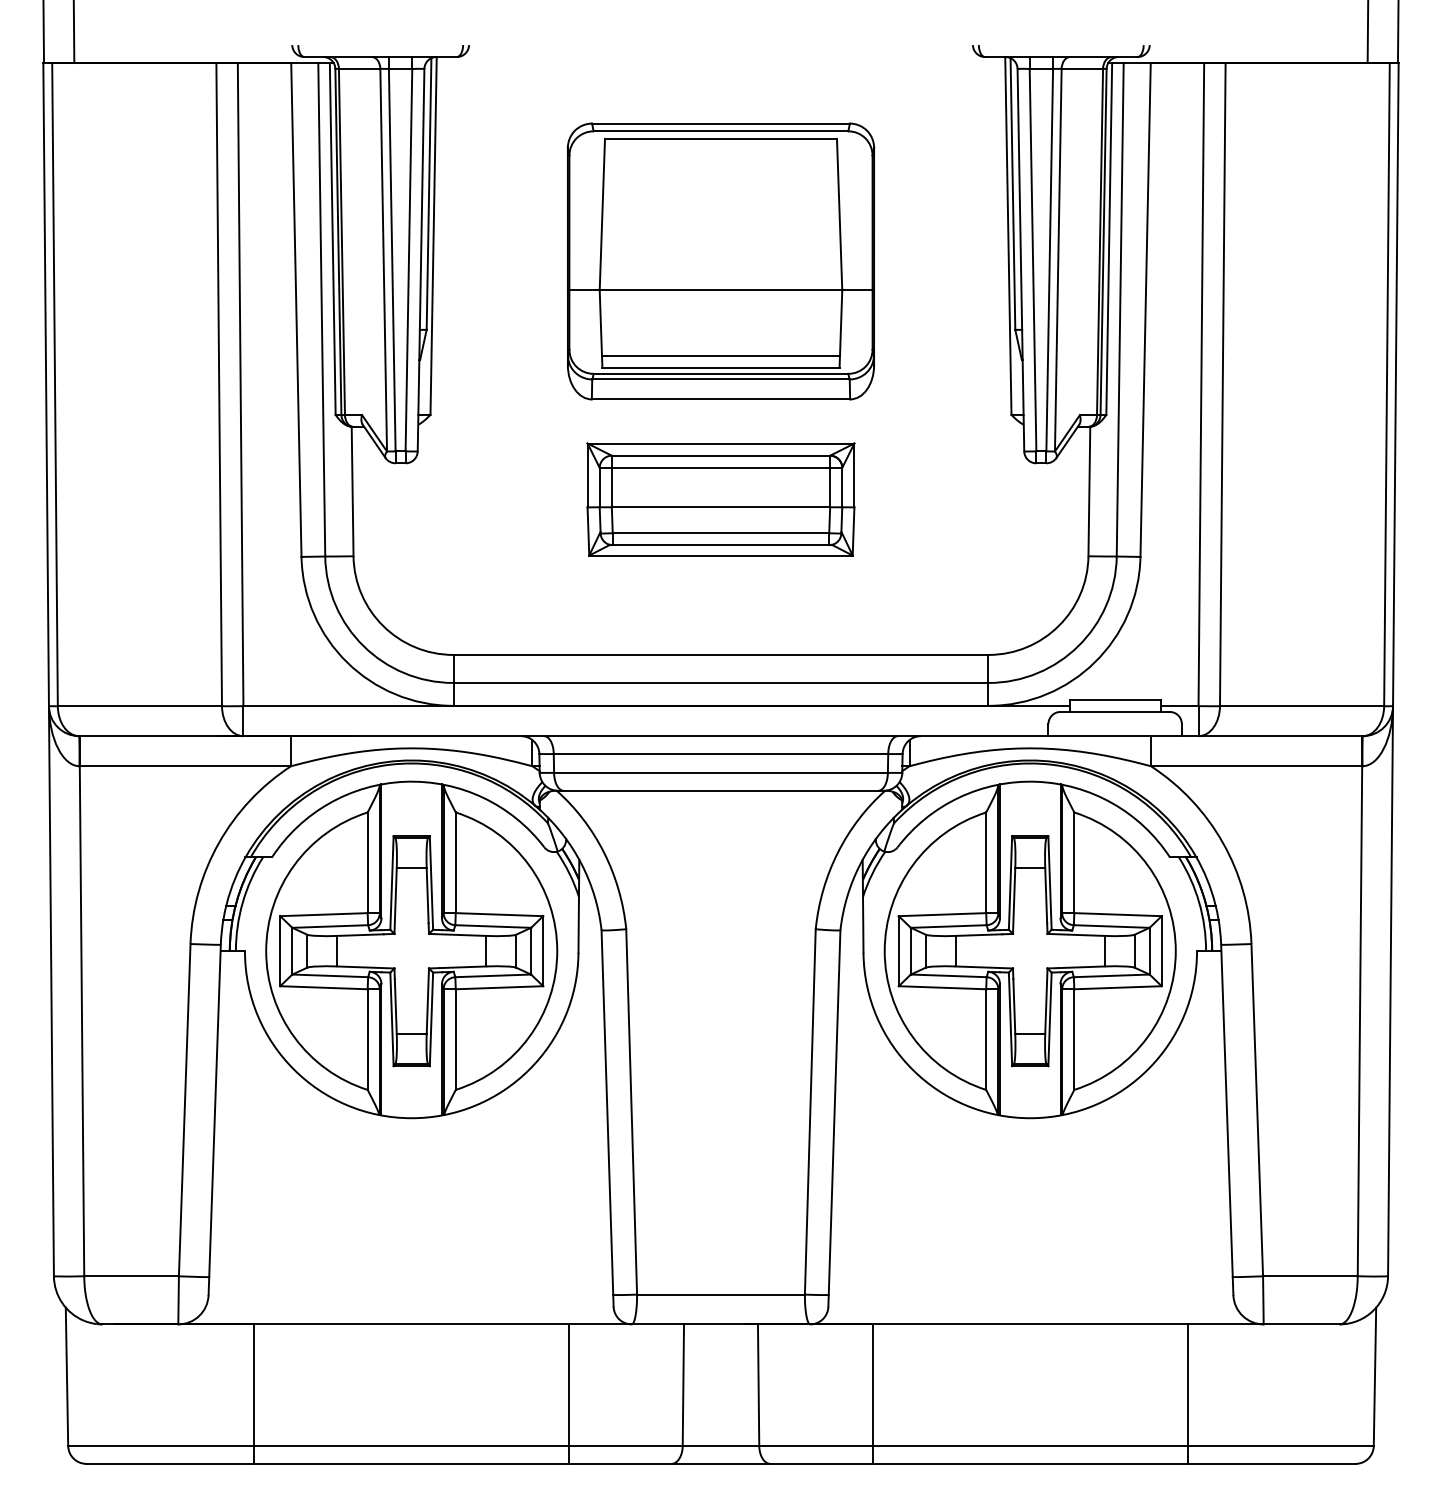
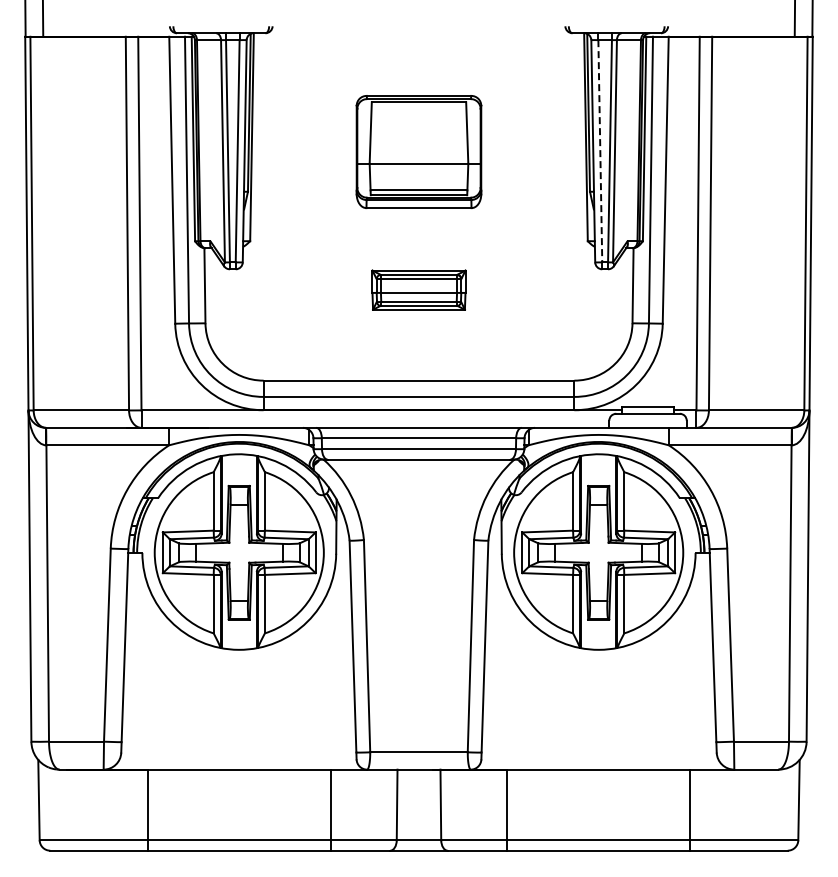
part: (720, 260) -> (418, 151), size x0.7
line: (1033, 260) -> (600, 151), solid -> dashed
part: (720, 498) -> (418, 289), size x0.6

